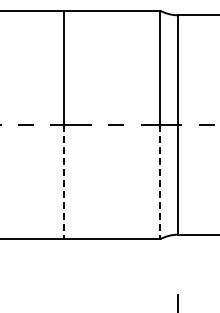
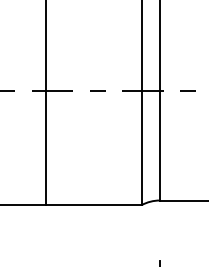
line: (64, 182) -> (45, 148), dashed -> solid
line: (160, 182) -> (141, 148), dashed -> solid

